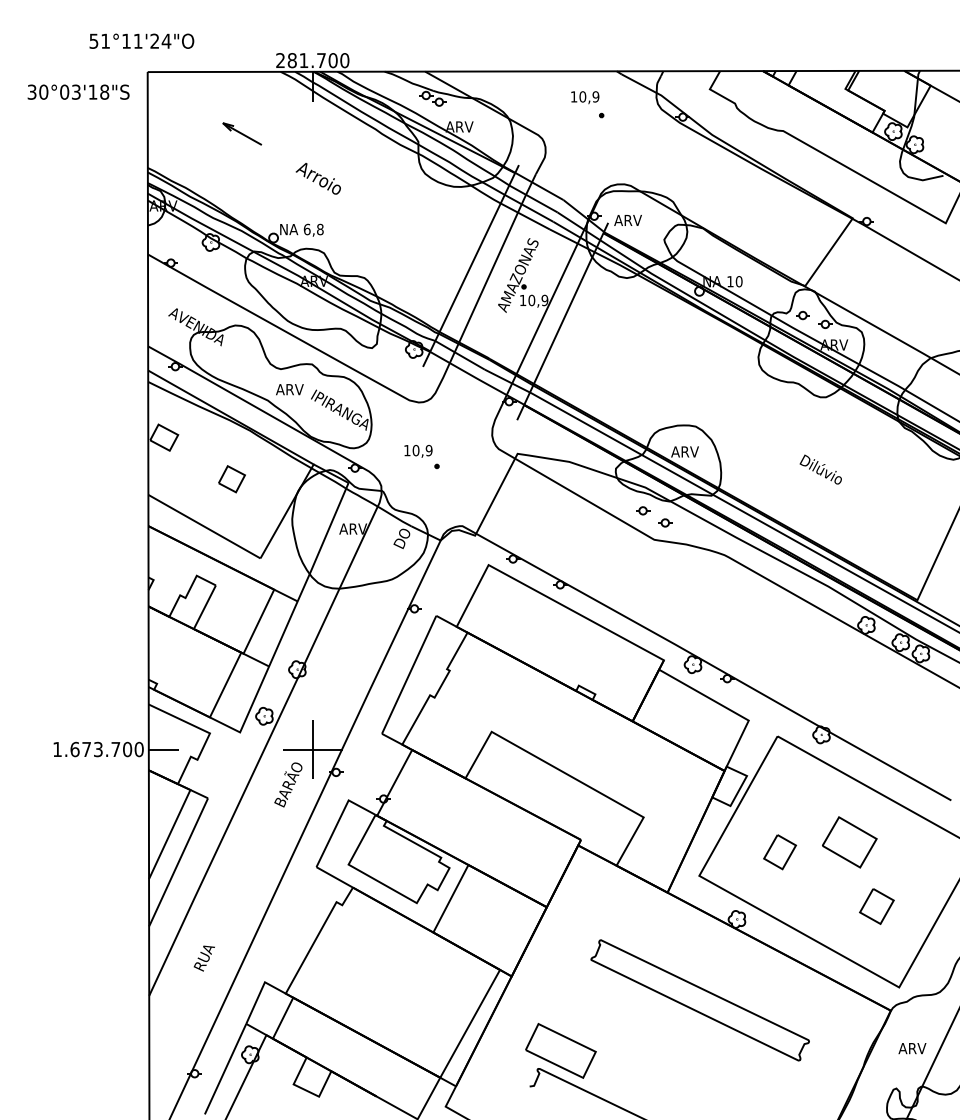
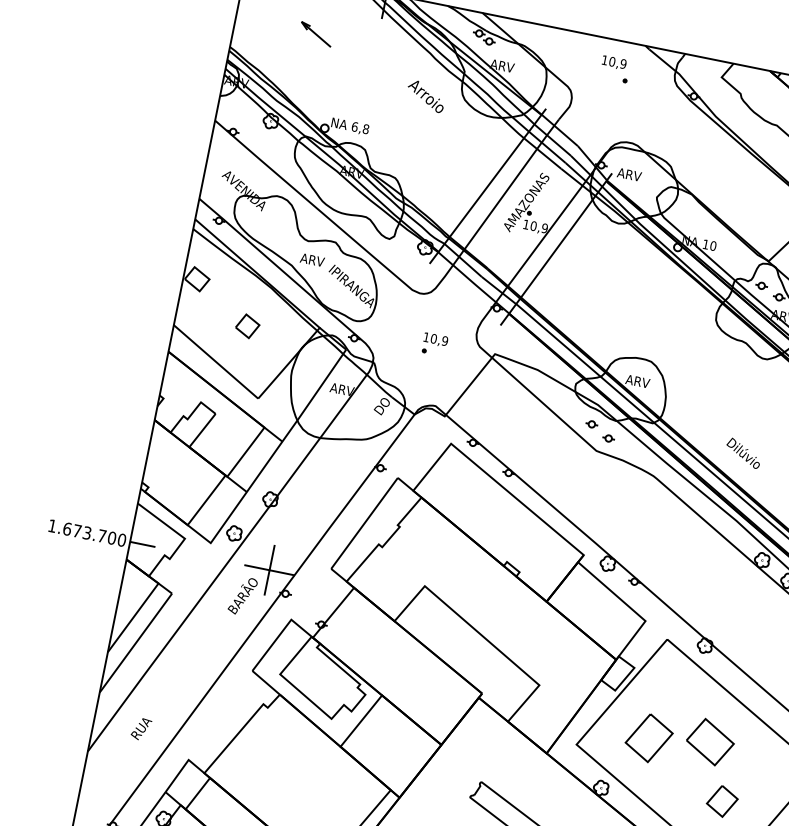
text: (317, 178) -> (425, 96), moved
text: (418, 451) -> (435, 340), moved
text: (820, 469) -> (743, 453), moved
part: (780, 852) -> (649, 738), size x1.6

